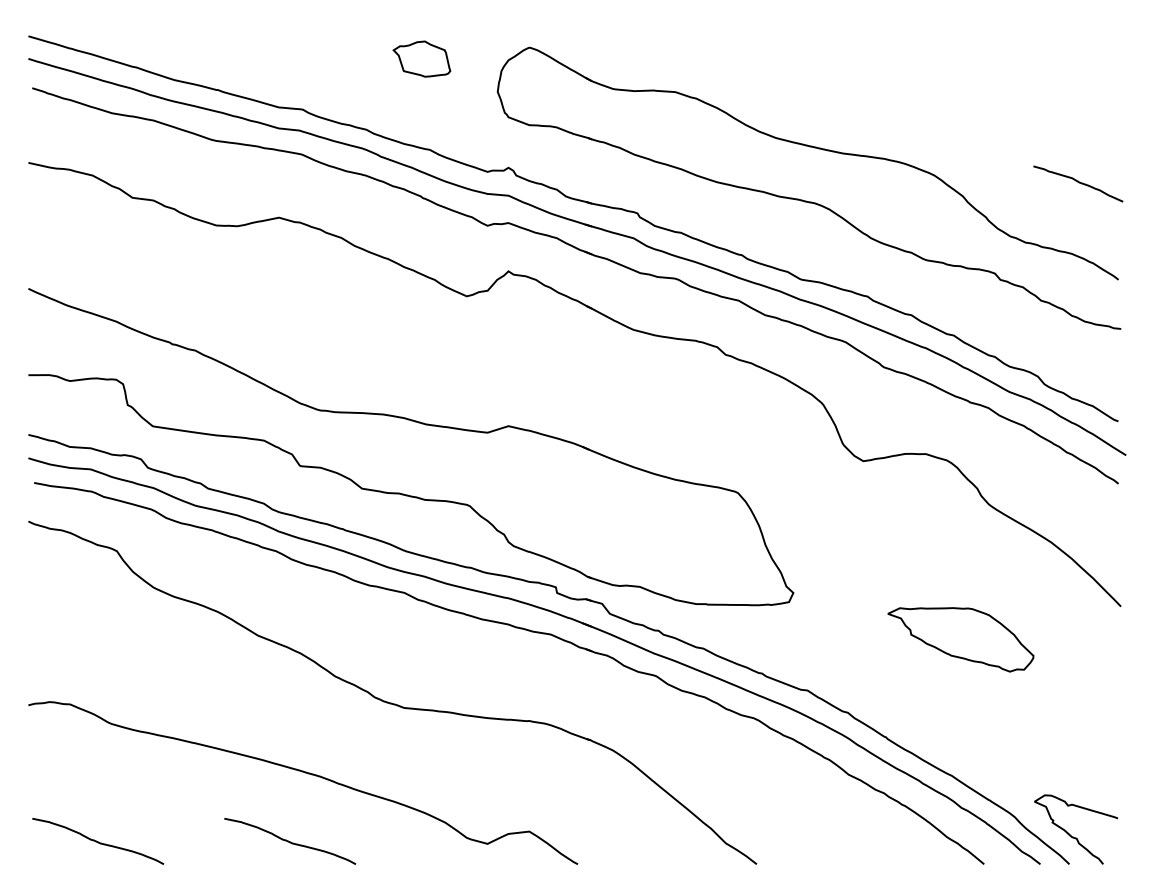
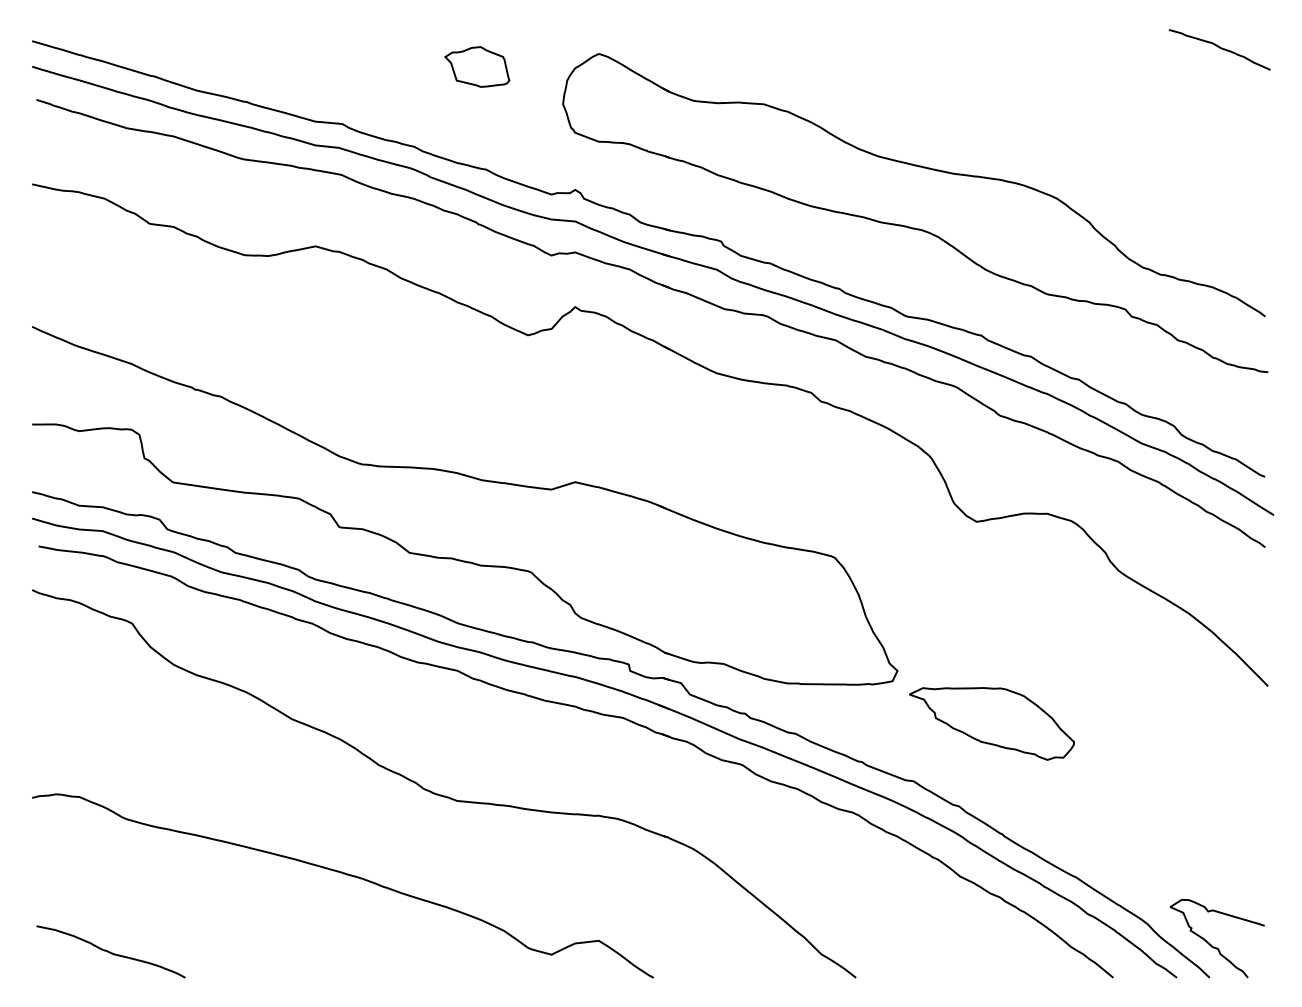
curve: (1078, 182) -> (1219, 48), moved
part: (960, 639) -> (991, 723), moved
curve: (290, 841) -> (328, 952), removed

